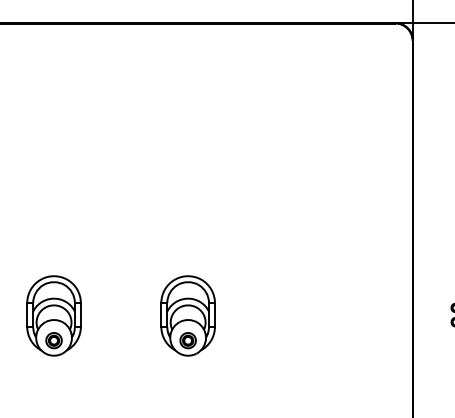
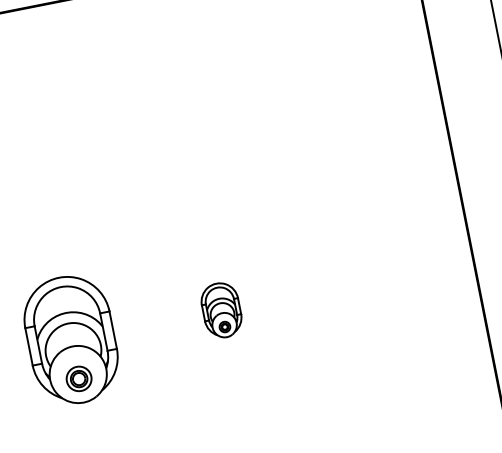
part: (53, 315) -> (70, 339), size x1.4
part: (187, 315) -> (220, 310), size x0.6

